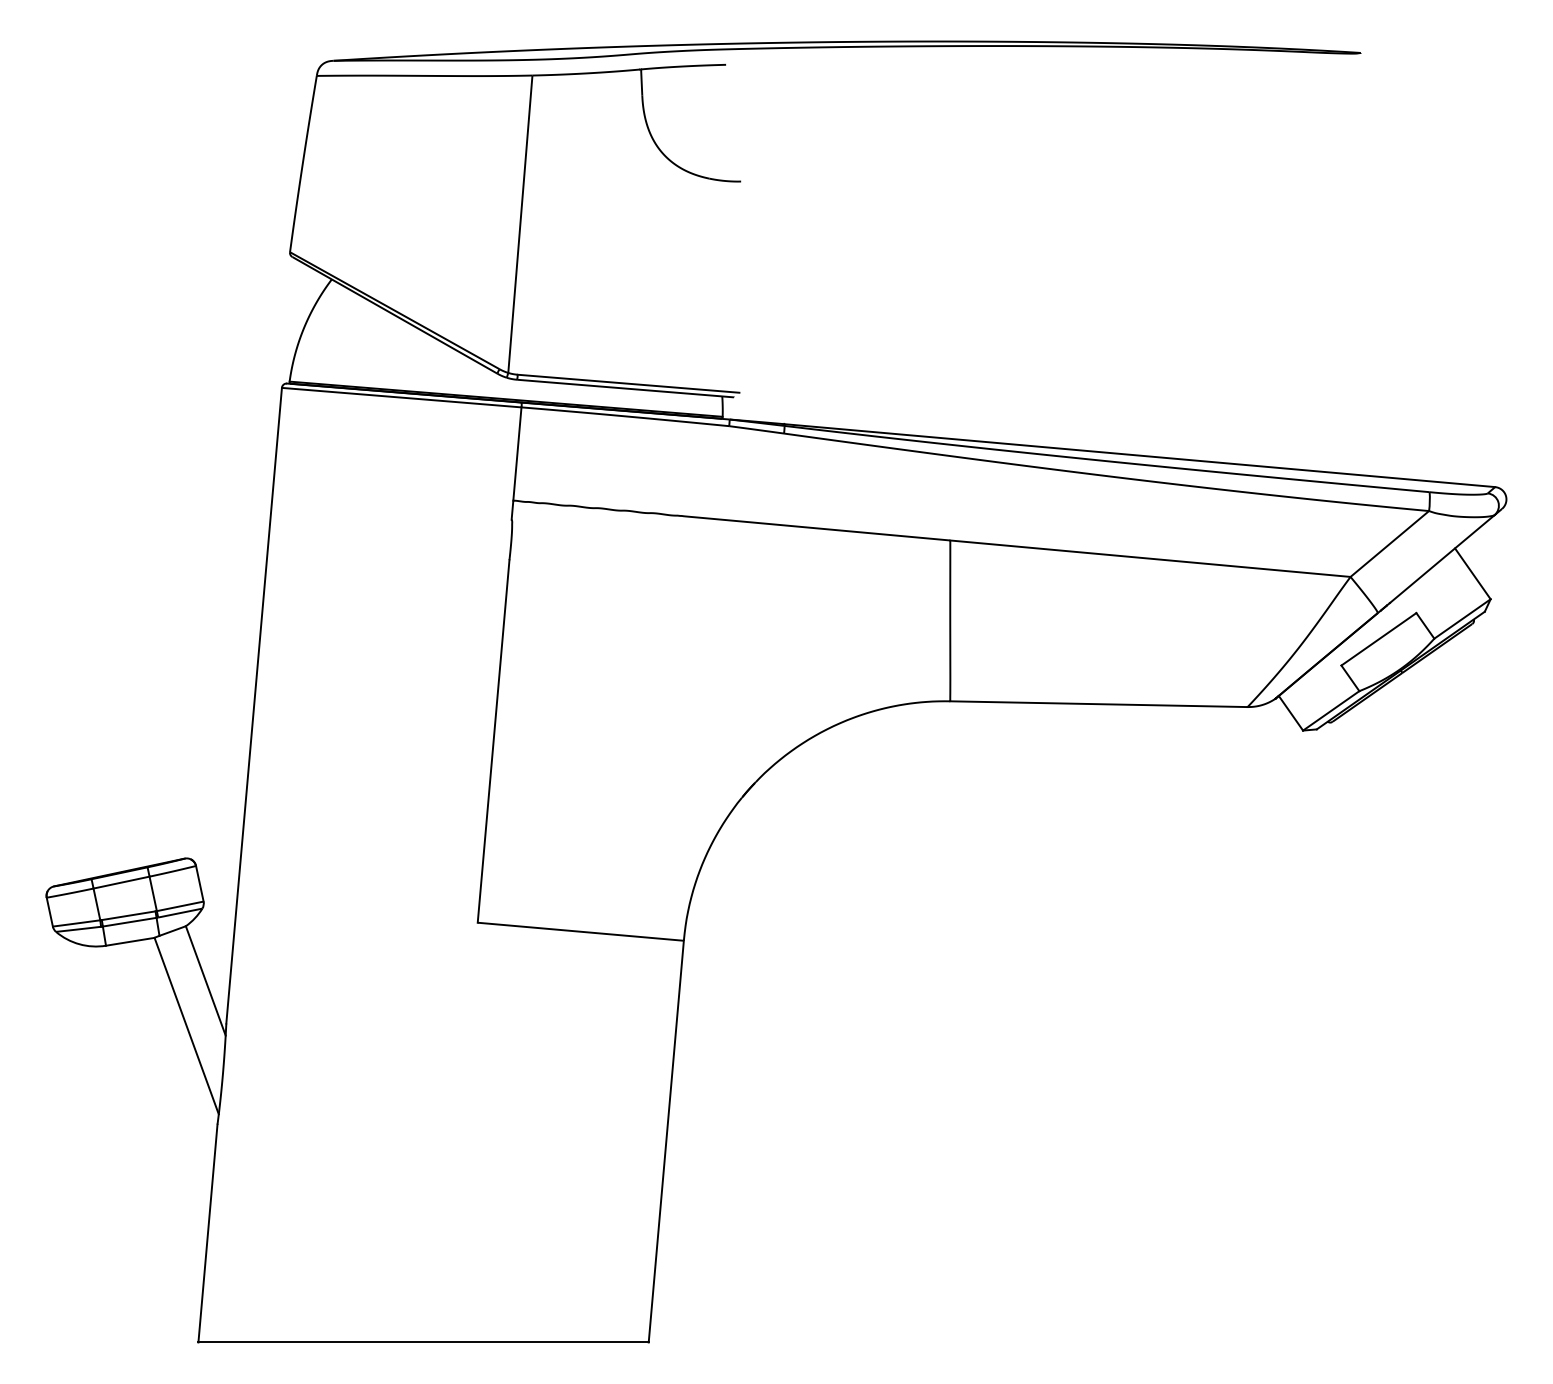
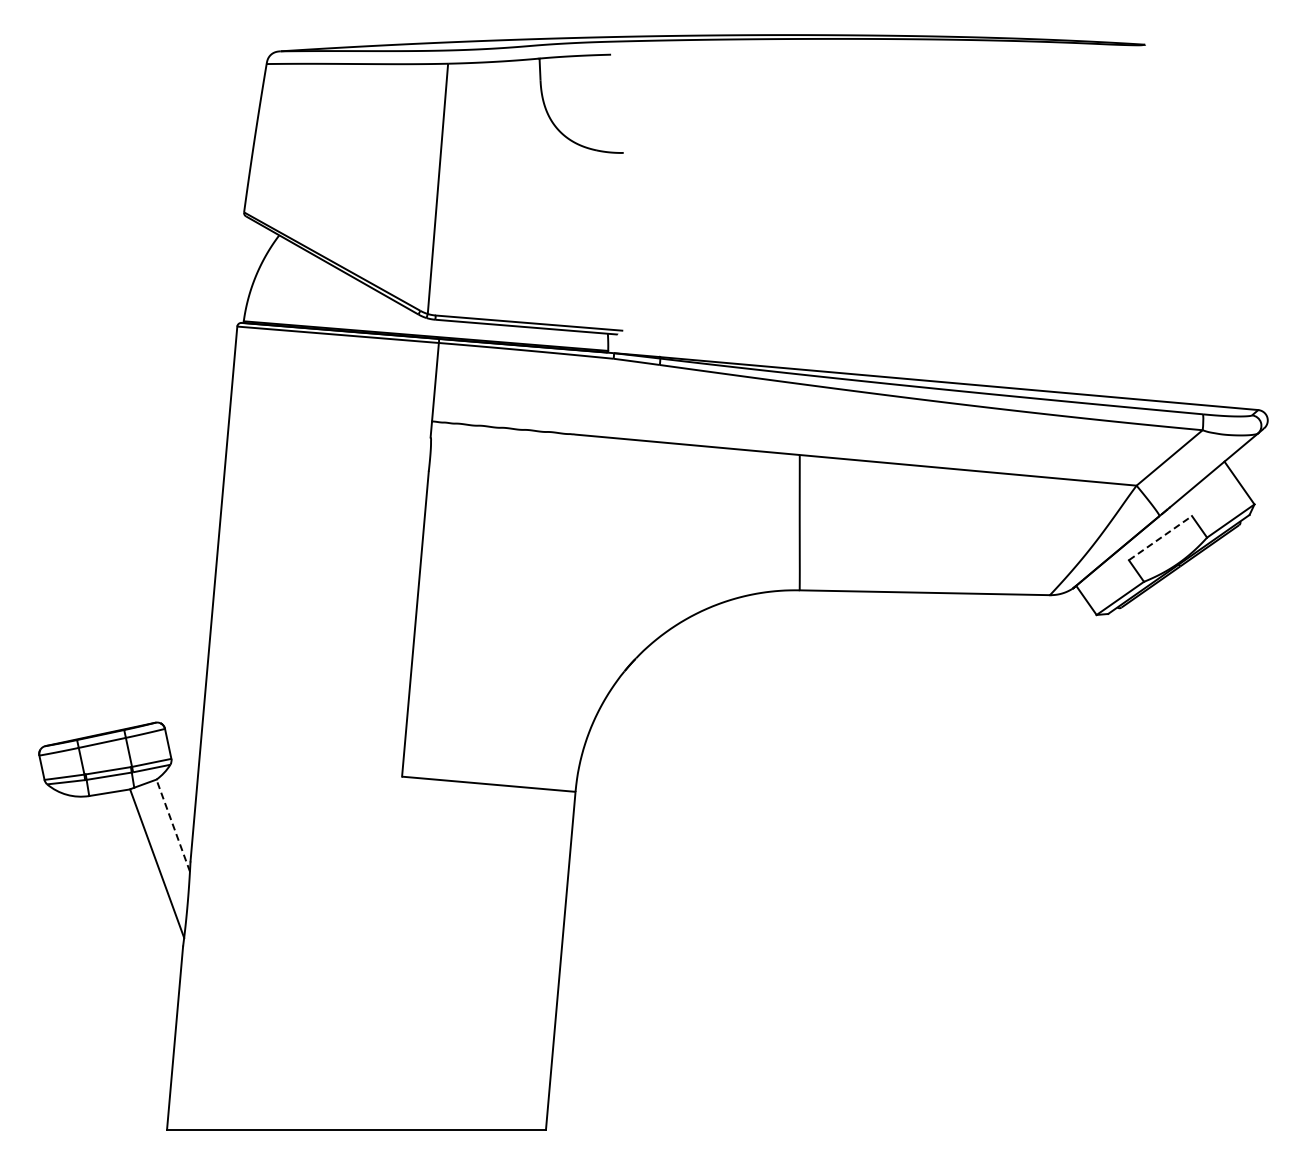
line: (1378, 639) -> (1160, 538), solid -> dashed
line: (206, 980) -> (173, 825), solid -> dashed

